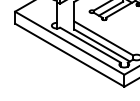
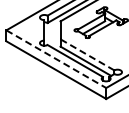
line: (103, 38) -> (87, 54), solid -> dashed
line: (69, 43) -> (56, 59), solid -> dashed

